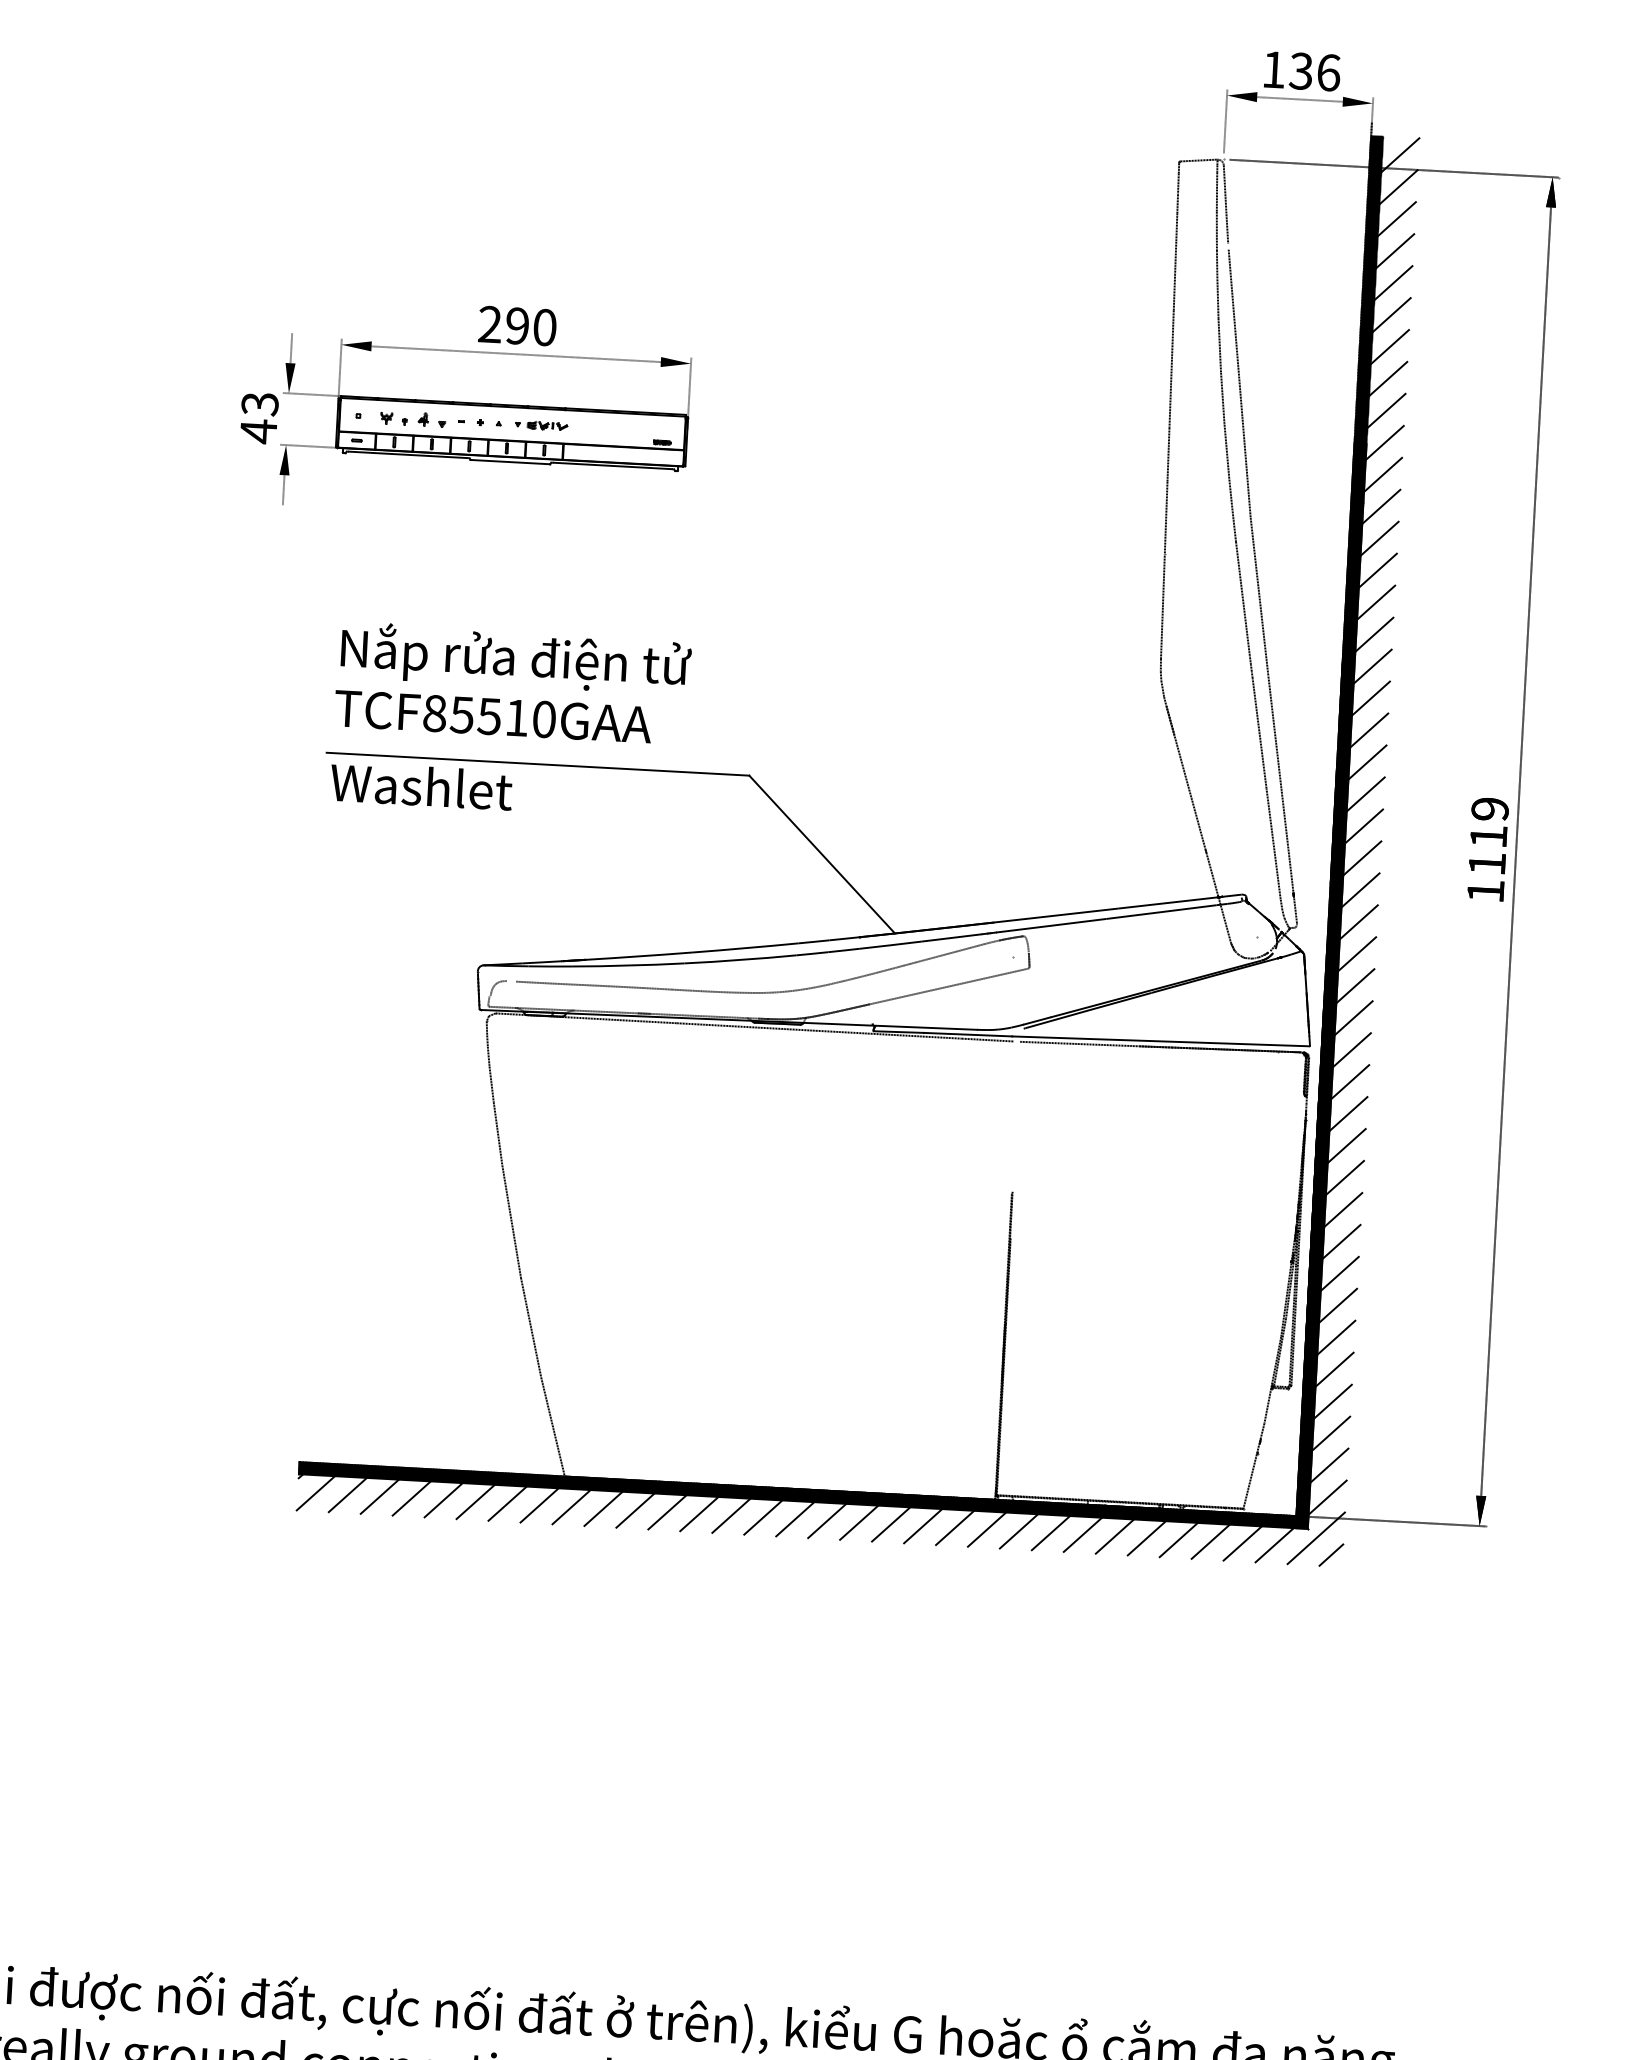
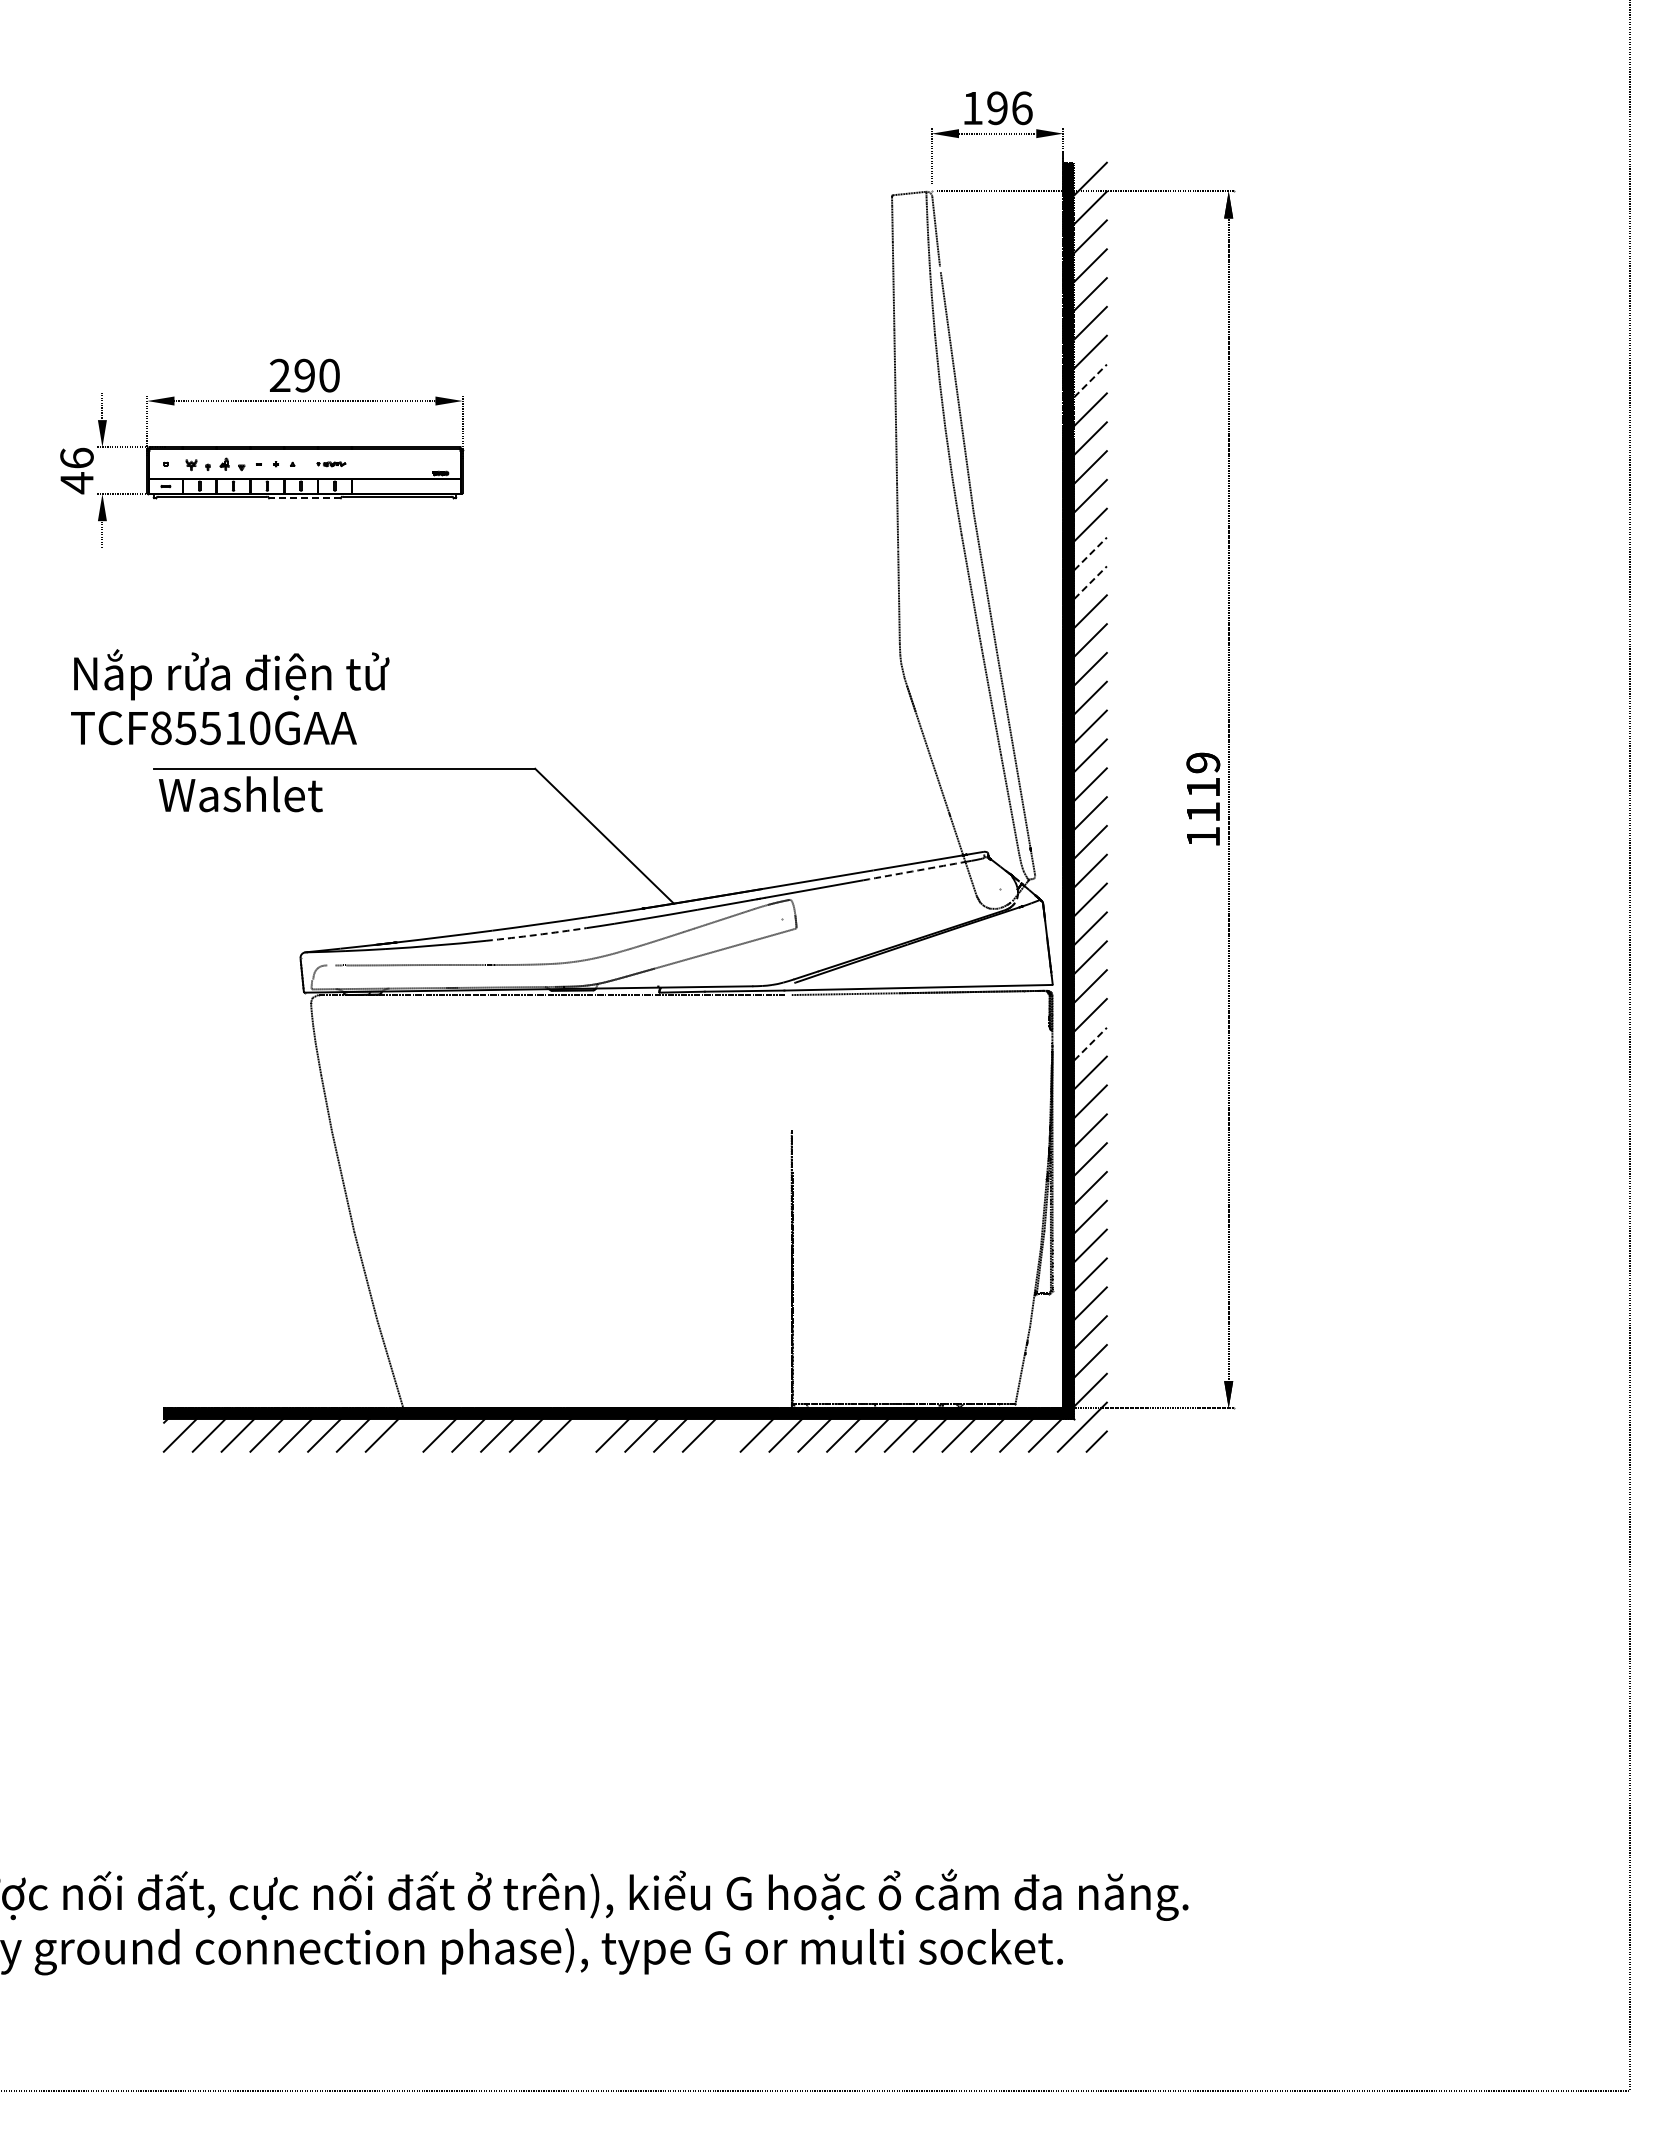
text: (1300, 71) -> (996, 108), 136 -> 196
line: (1388, 378) -> (1090, 380), solid -> dashed
text: (259, 404) -> (76, 458), 43 -> 46
part: (541, 426) -> (331, 464), size x0.6
line: (509, 462) -> (304, 498), solid -> dashed
line: (1377, 570) -> (1090, 553), solid -> dashed
line: (1375, 602) -> (1090, 582), solid -> dashed
text: (513, 683) -> (230, 697), moved
arc: (1161, 912) -> (912, 871), solid -> dashed
arc: (740, 960) -> (536, 935), solid -> dashed
line: (1348, 1113) -> (1090, 1043), solid -> dashed
line: (571, 1507) -> (410, 1435), removed
line: (762, 1517) -> (583, 1435), removed
line: (922, 1526) -> (727, 1435), removed

